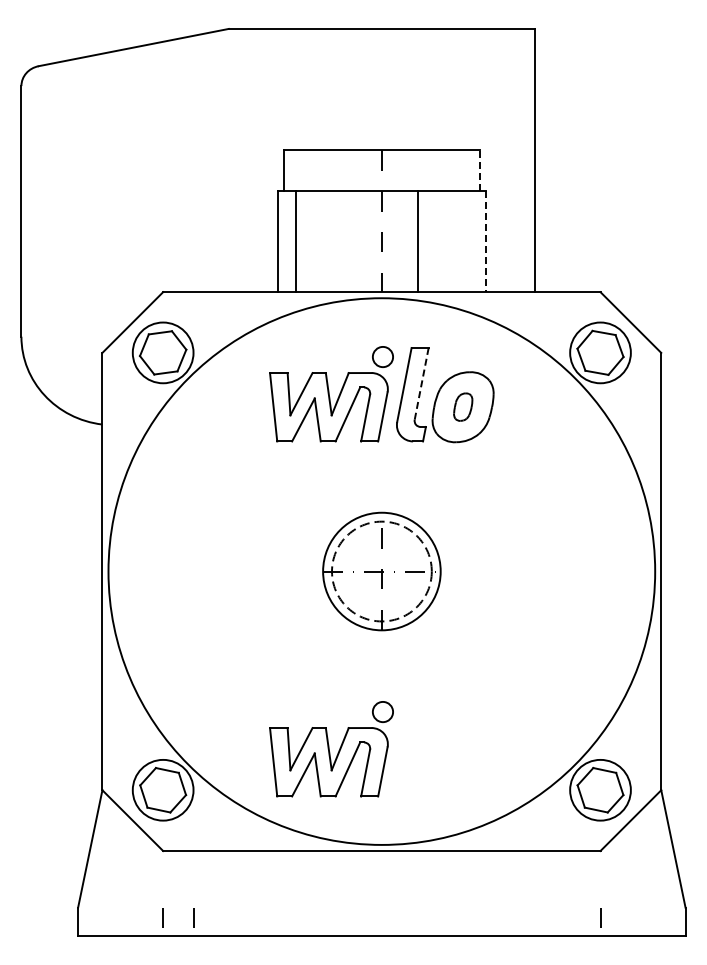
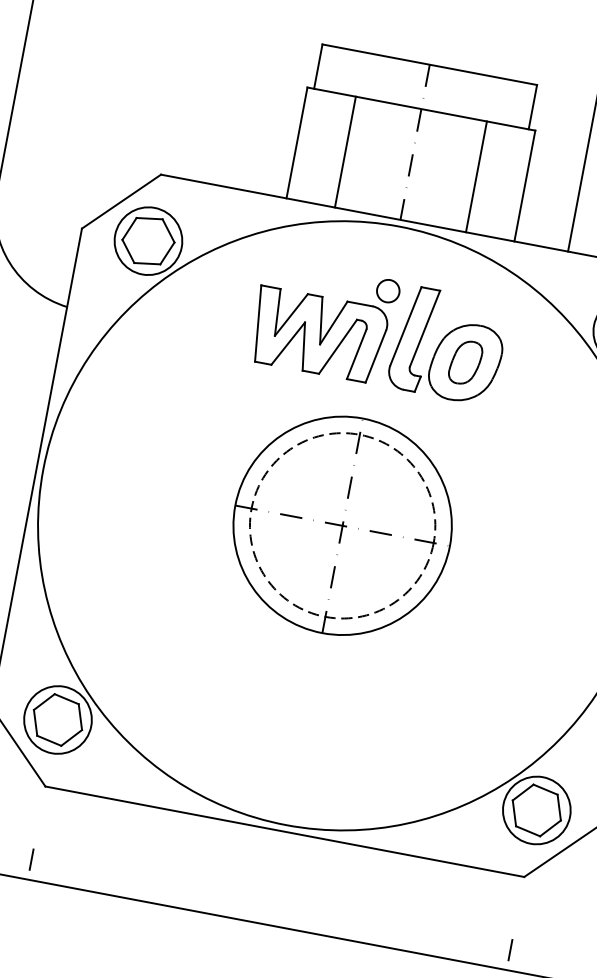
line: (479, 170) -> (532, 106), dashed -> solid
line: (295, 241) -> (344, 151), moved
line: (417, 241) -> (476, 176), moved
line: (485, 241) -> (524, 185), dashed -> solid
line: (421, 383) -> (424, 328), dashed -> solid
part: (463, 406) -> (466, 361), size x1.43
part: (381, 571) -> (342, 525), size x1.67
part: (331, 749) -> (250, 710), removed
line: (193, 917) -> (64, 865), removed

